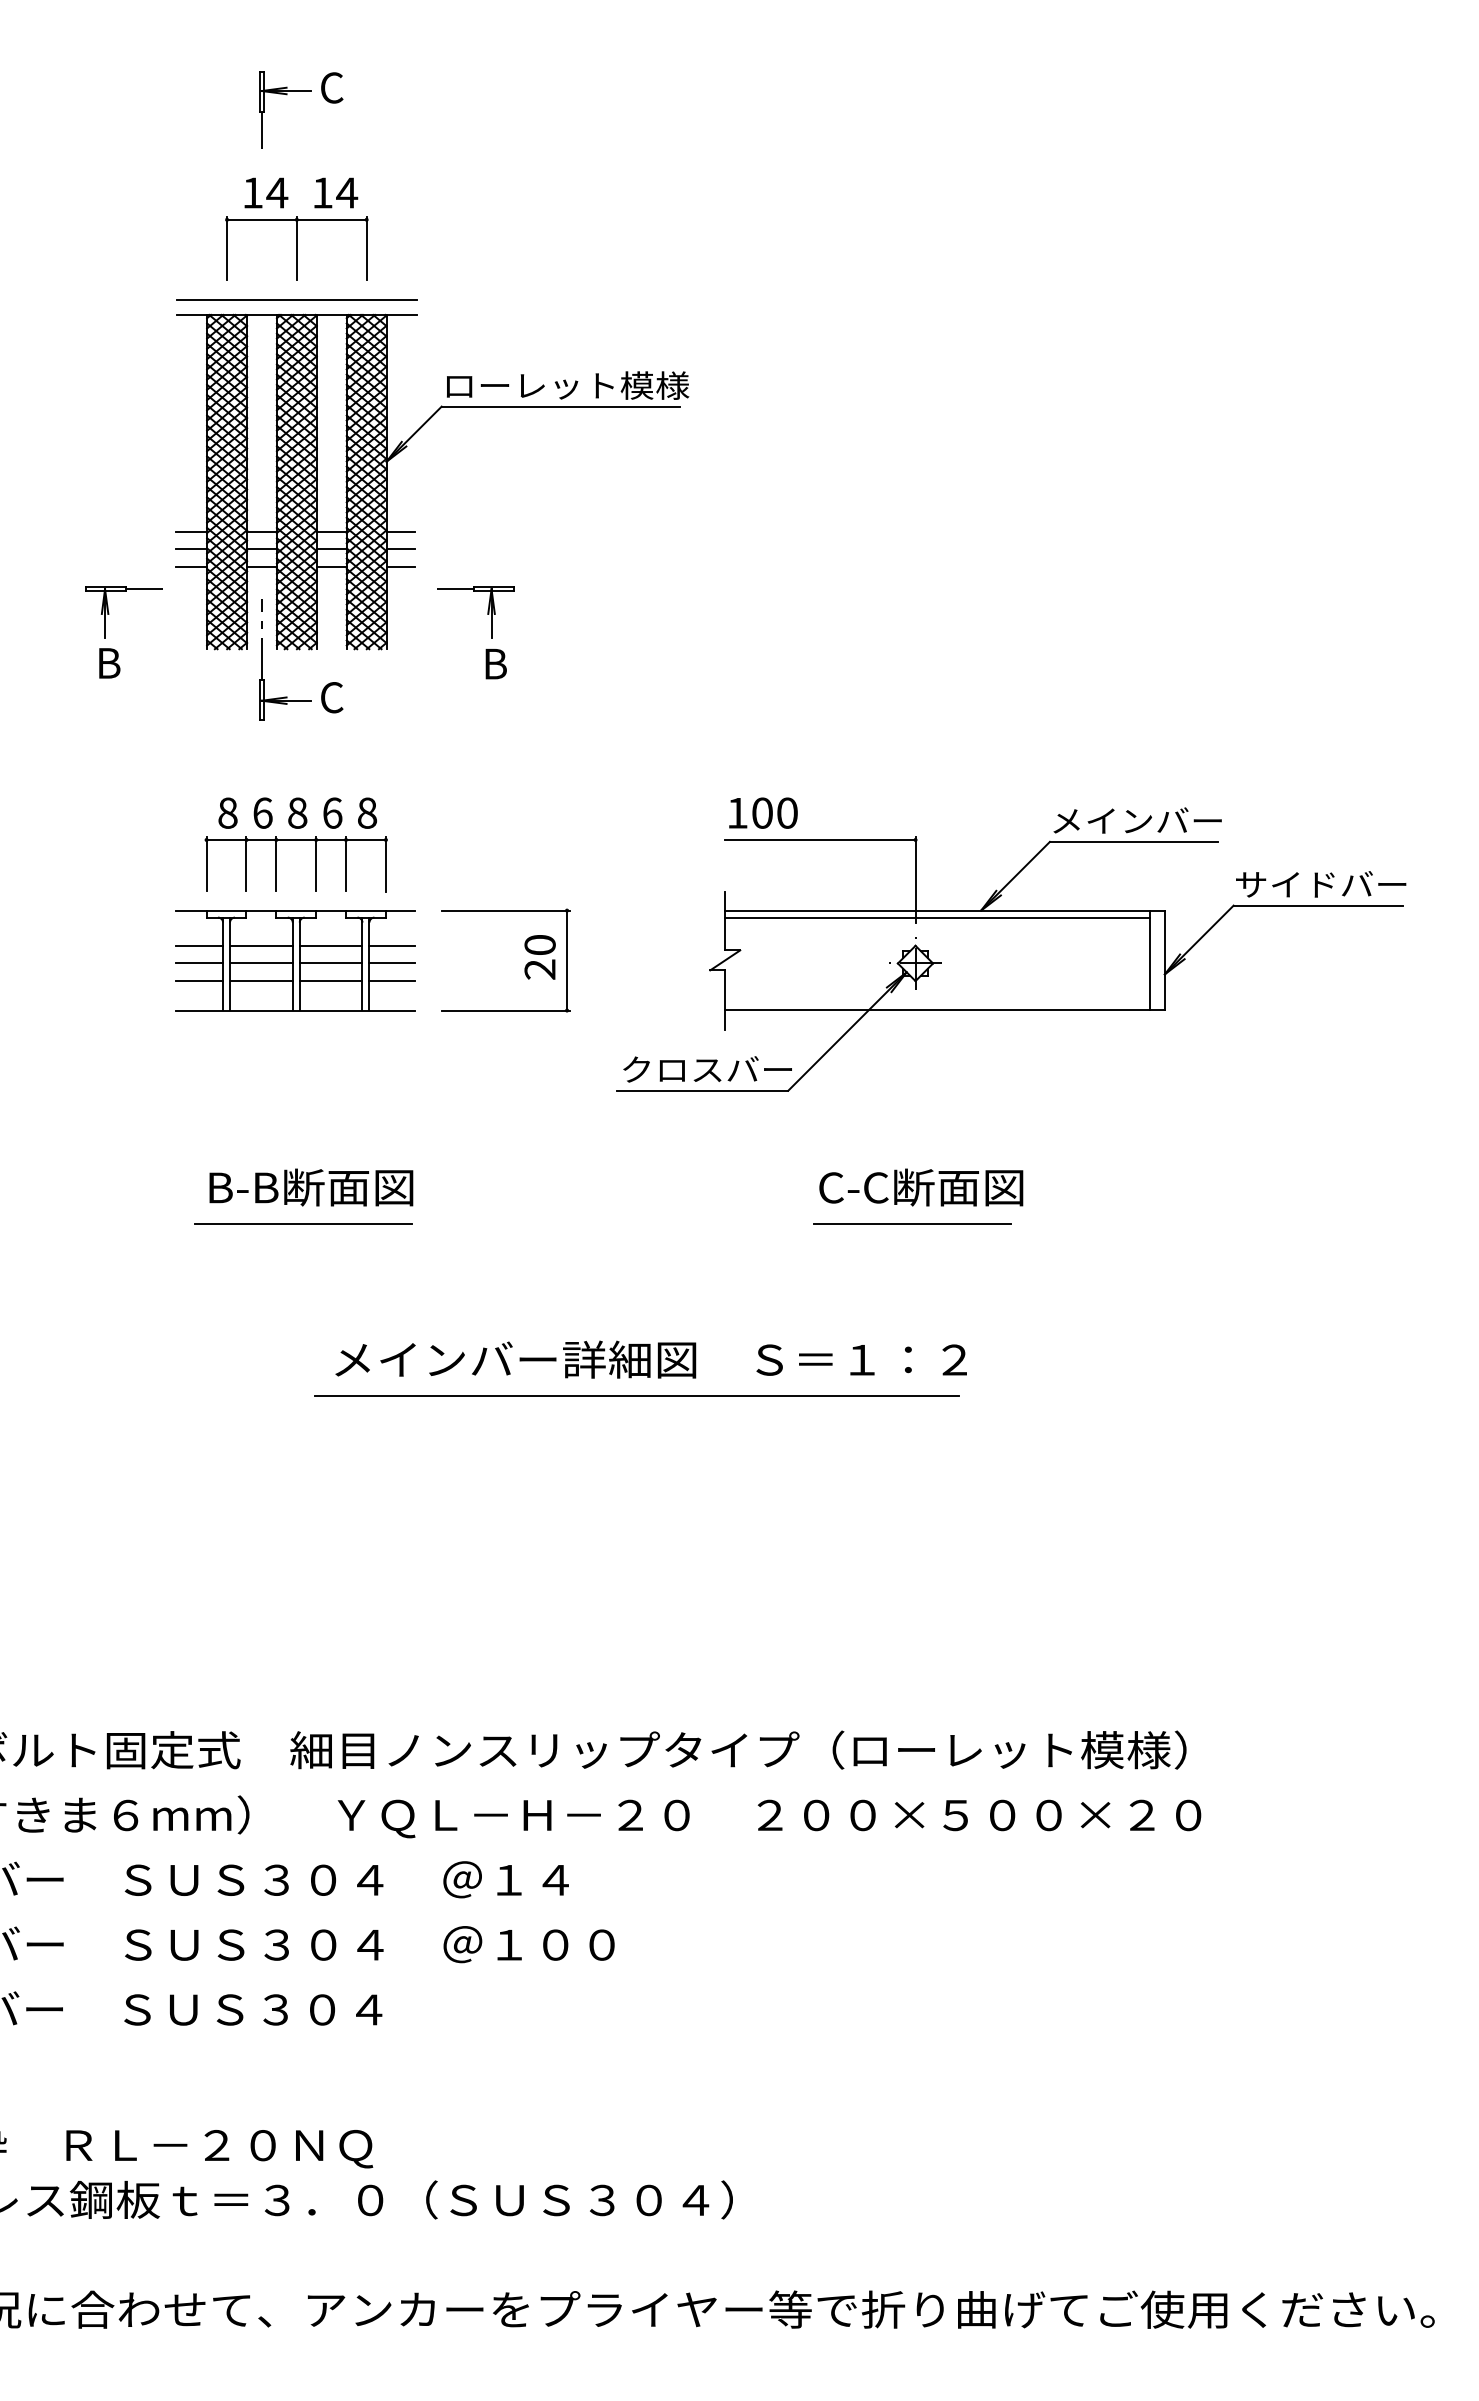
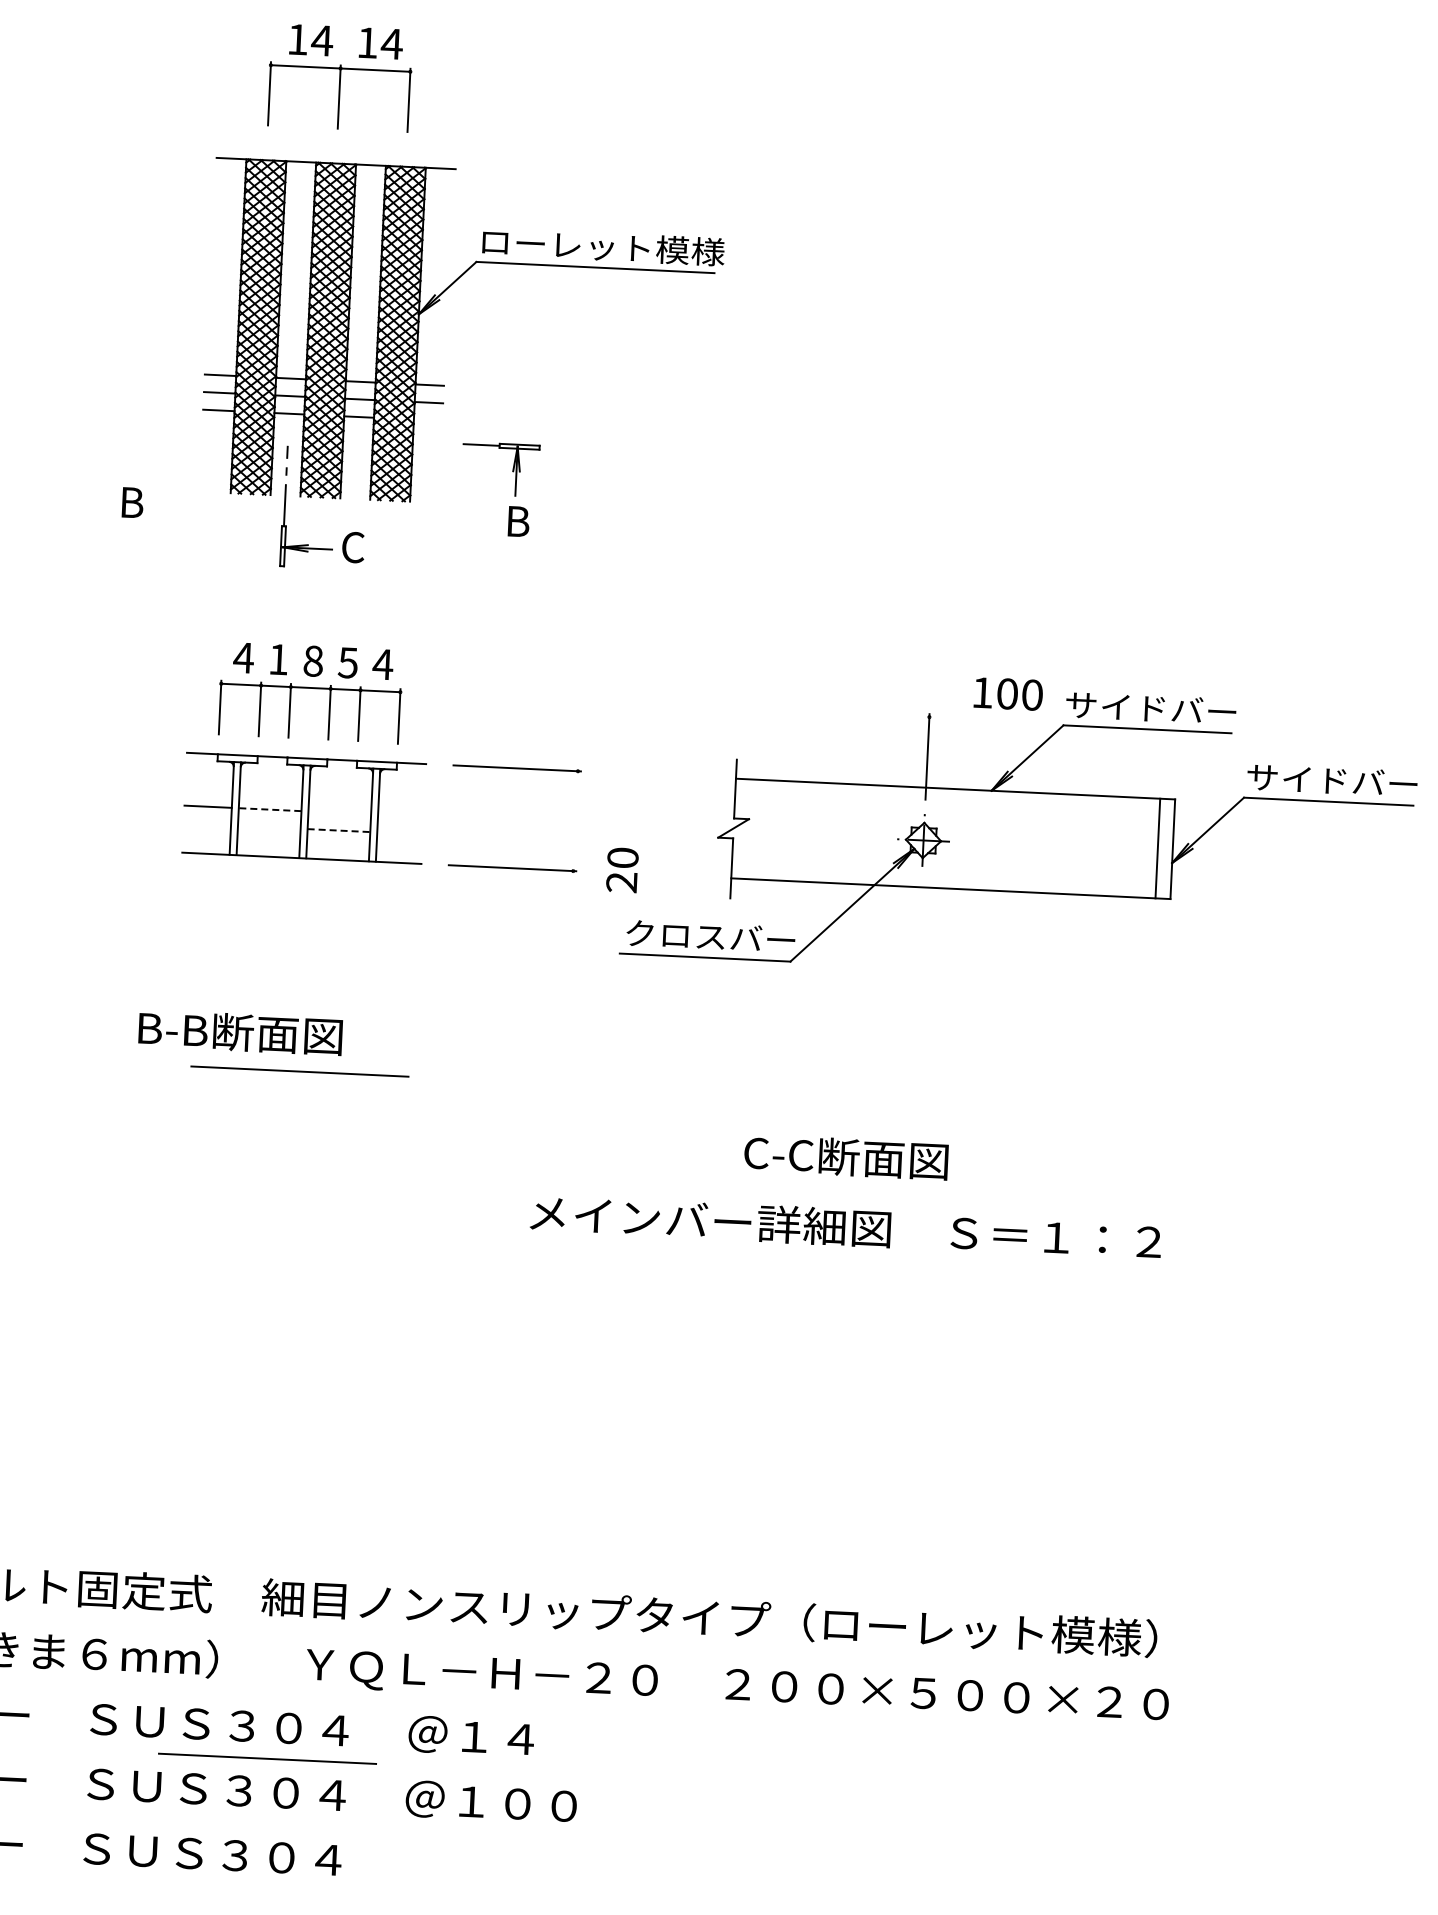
line: (296, 300) -> (336, 149), removed
line: (400, 567) -> (427, 420), removed
part: (109, 612) -> (134, 451), removed
text: (227, 812) -> (243, 657), 8 -> 4
text: (262, 812) -> (278, 658), 6 -> 1
text: (332, 812) -> (348, 662), 6 -> 5
text: (366, 812) -> (382, 663), 8 -> 4
text: (763, 812) -> (1008, 693), moved
text: (1101, 820) -> (1116, 706), メインバー -> サイドバー
line: (820, 840) -> (834, 713), removed
line: (937, 917) -> (947, 795), removed
line: (199, 945) -> (209, 788), removed
line: (261, 945) -> (271, 791), removed
line: (330, 945) -> (340, 794), removed
line: (392, 945) -> (401, 797), removed
text: (539, 957) -> (621, 870), moved
line: (567, 960) -> (576, 821), removed
line: (262, 963) -> (271, 809), solid -> dashed
line: (330, 963) -> (339, 812), removed
line: (392, 963) -> (401, 815), removed
line: (199, 981) -> (207, 824), removed
line: (261, 981) -> (269, 827), removed
line: (331, 981) -> (339, 830), solid -> dashed
line: (392, 981) -> (400, 833), removed
text: (311, 1187) -> (240, 1032), moved
text: (921, 1187) -> (846, 1157), moved
line: (912, 1223) -> (908, 1100), removed
text: (650, 1359) -> (845, 1227), moved
line: (636, 1395) -> (624, 1258), removed
line: (303, 1911) -> (267, 1758), added

